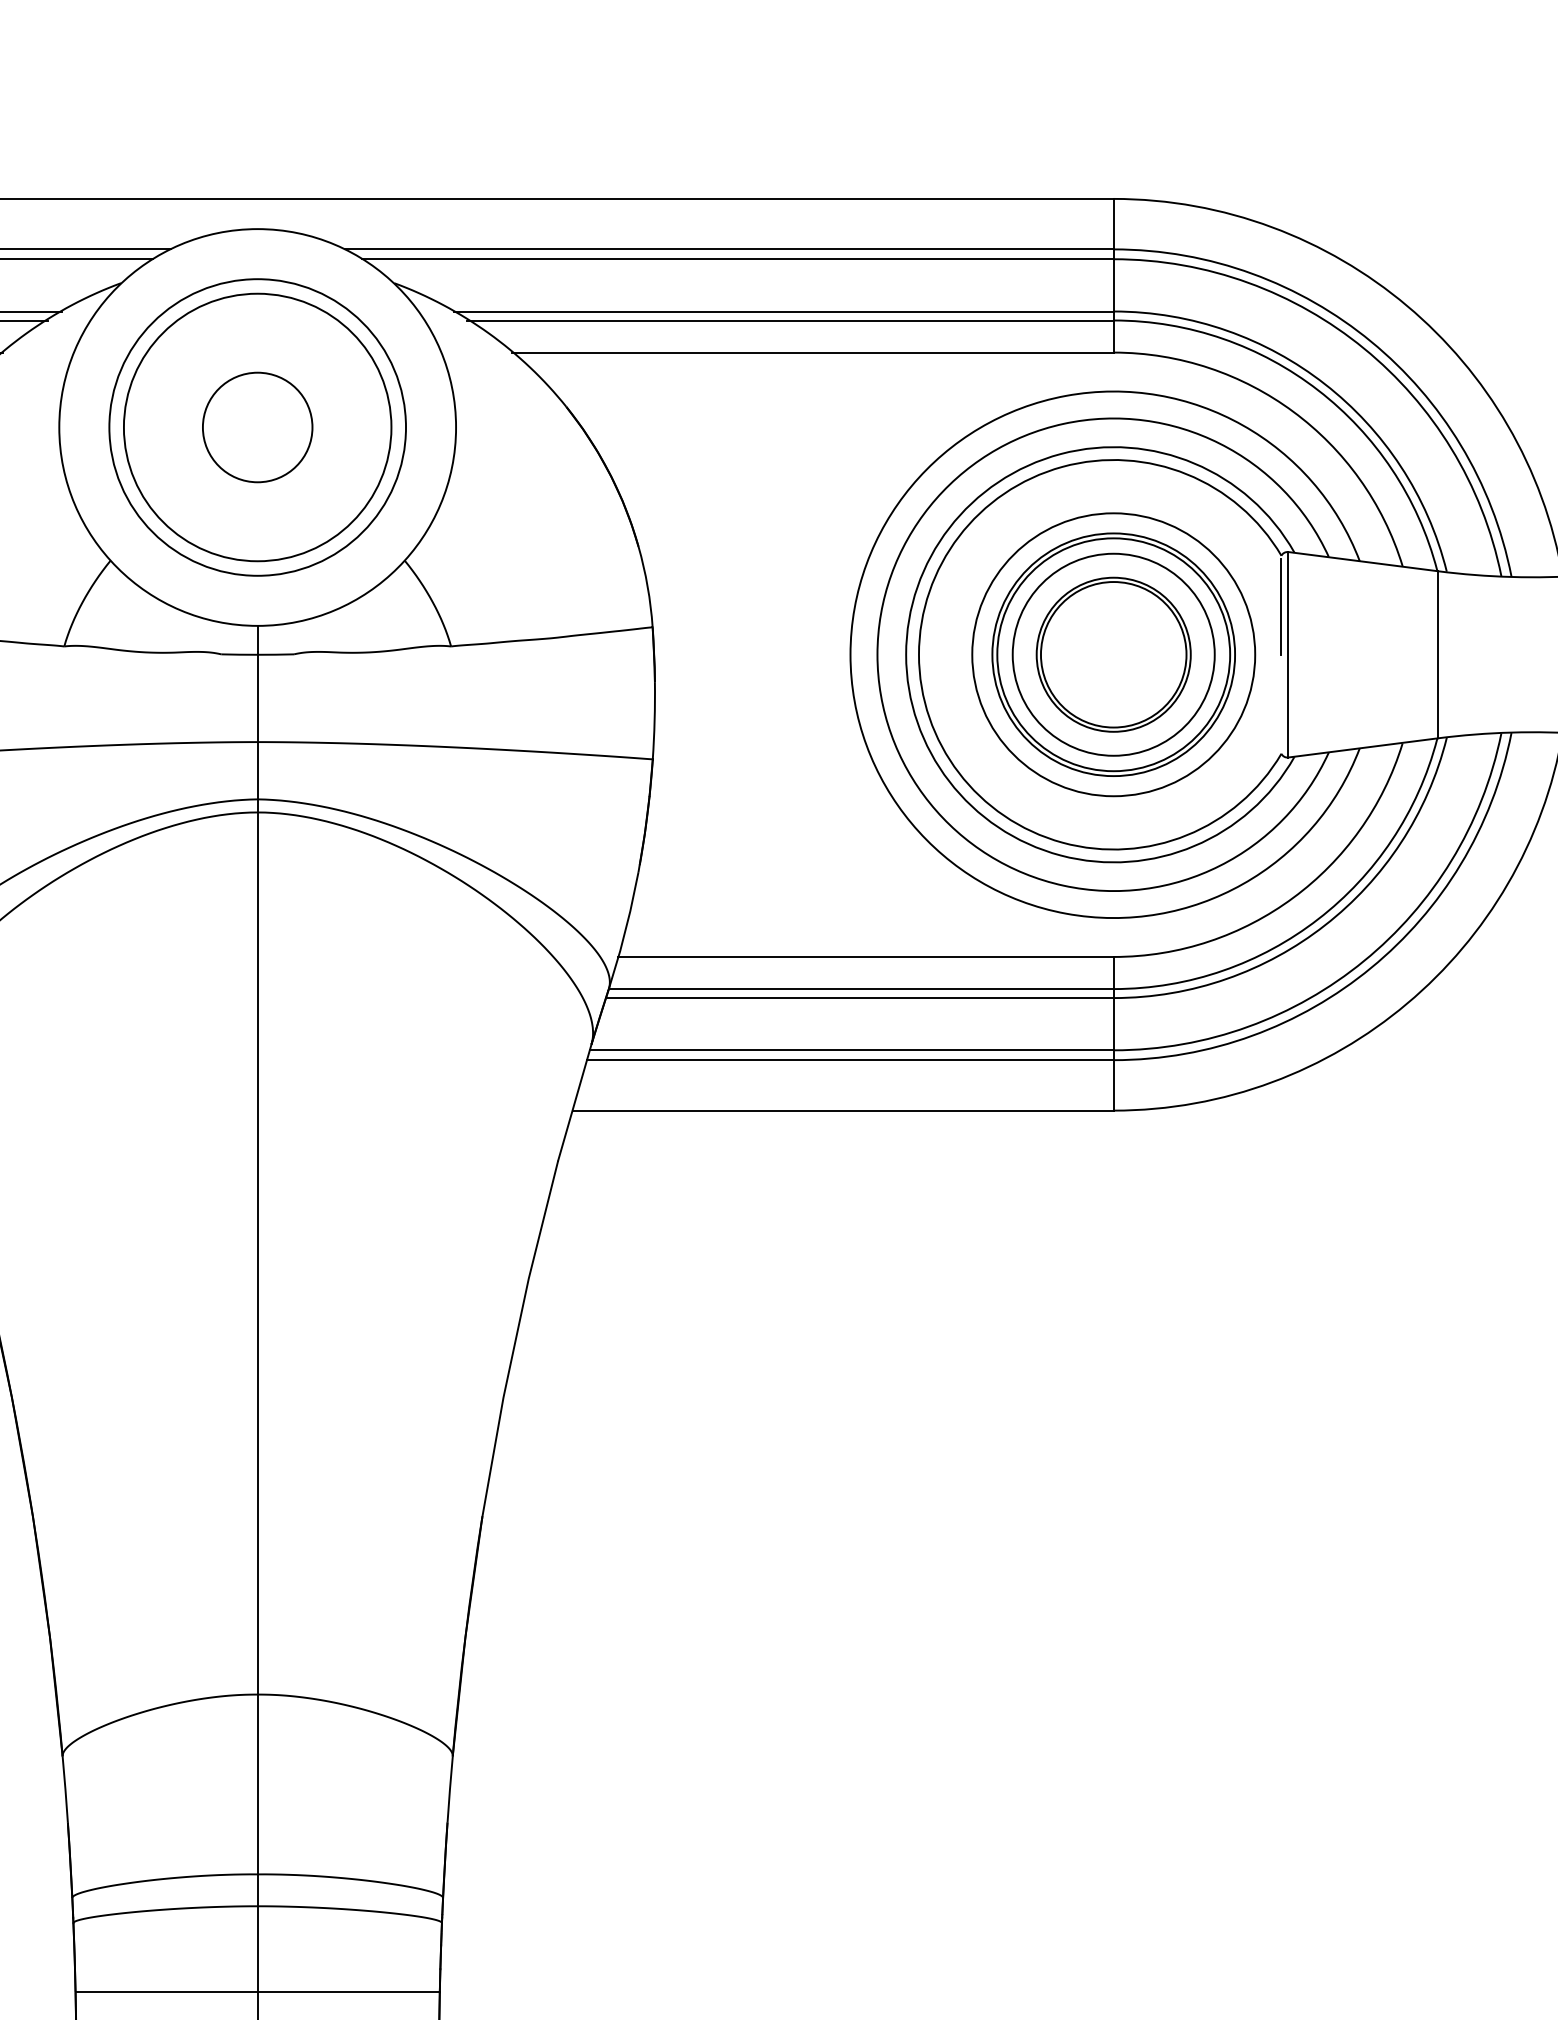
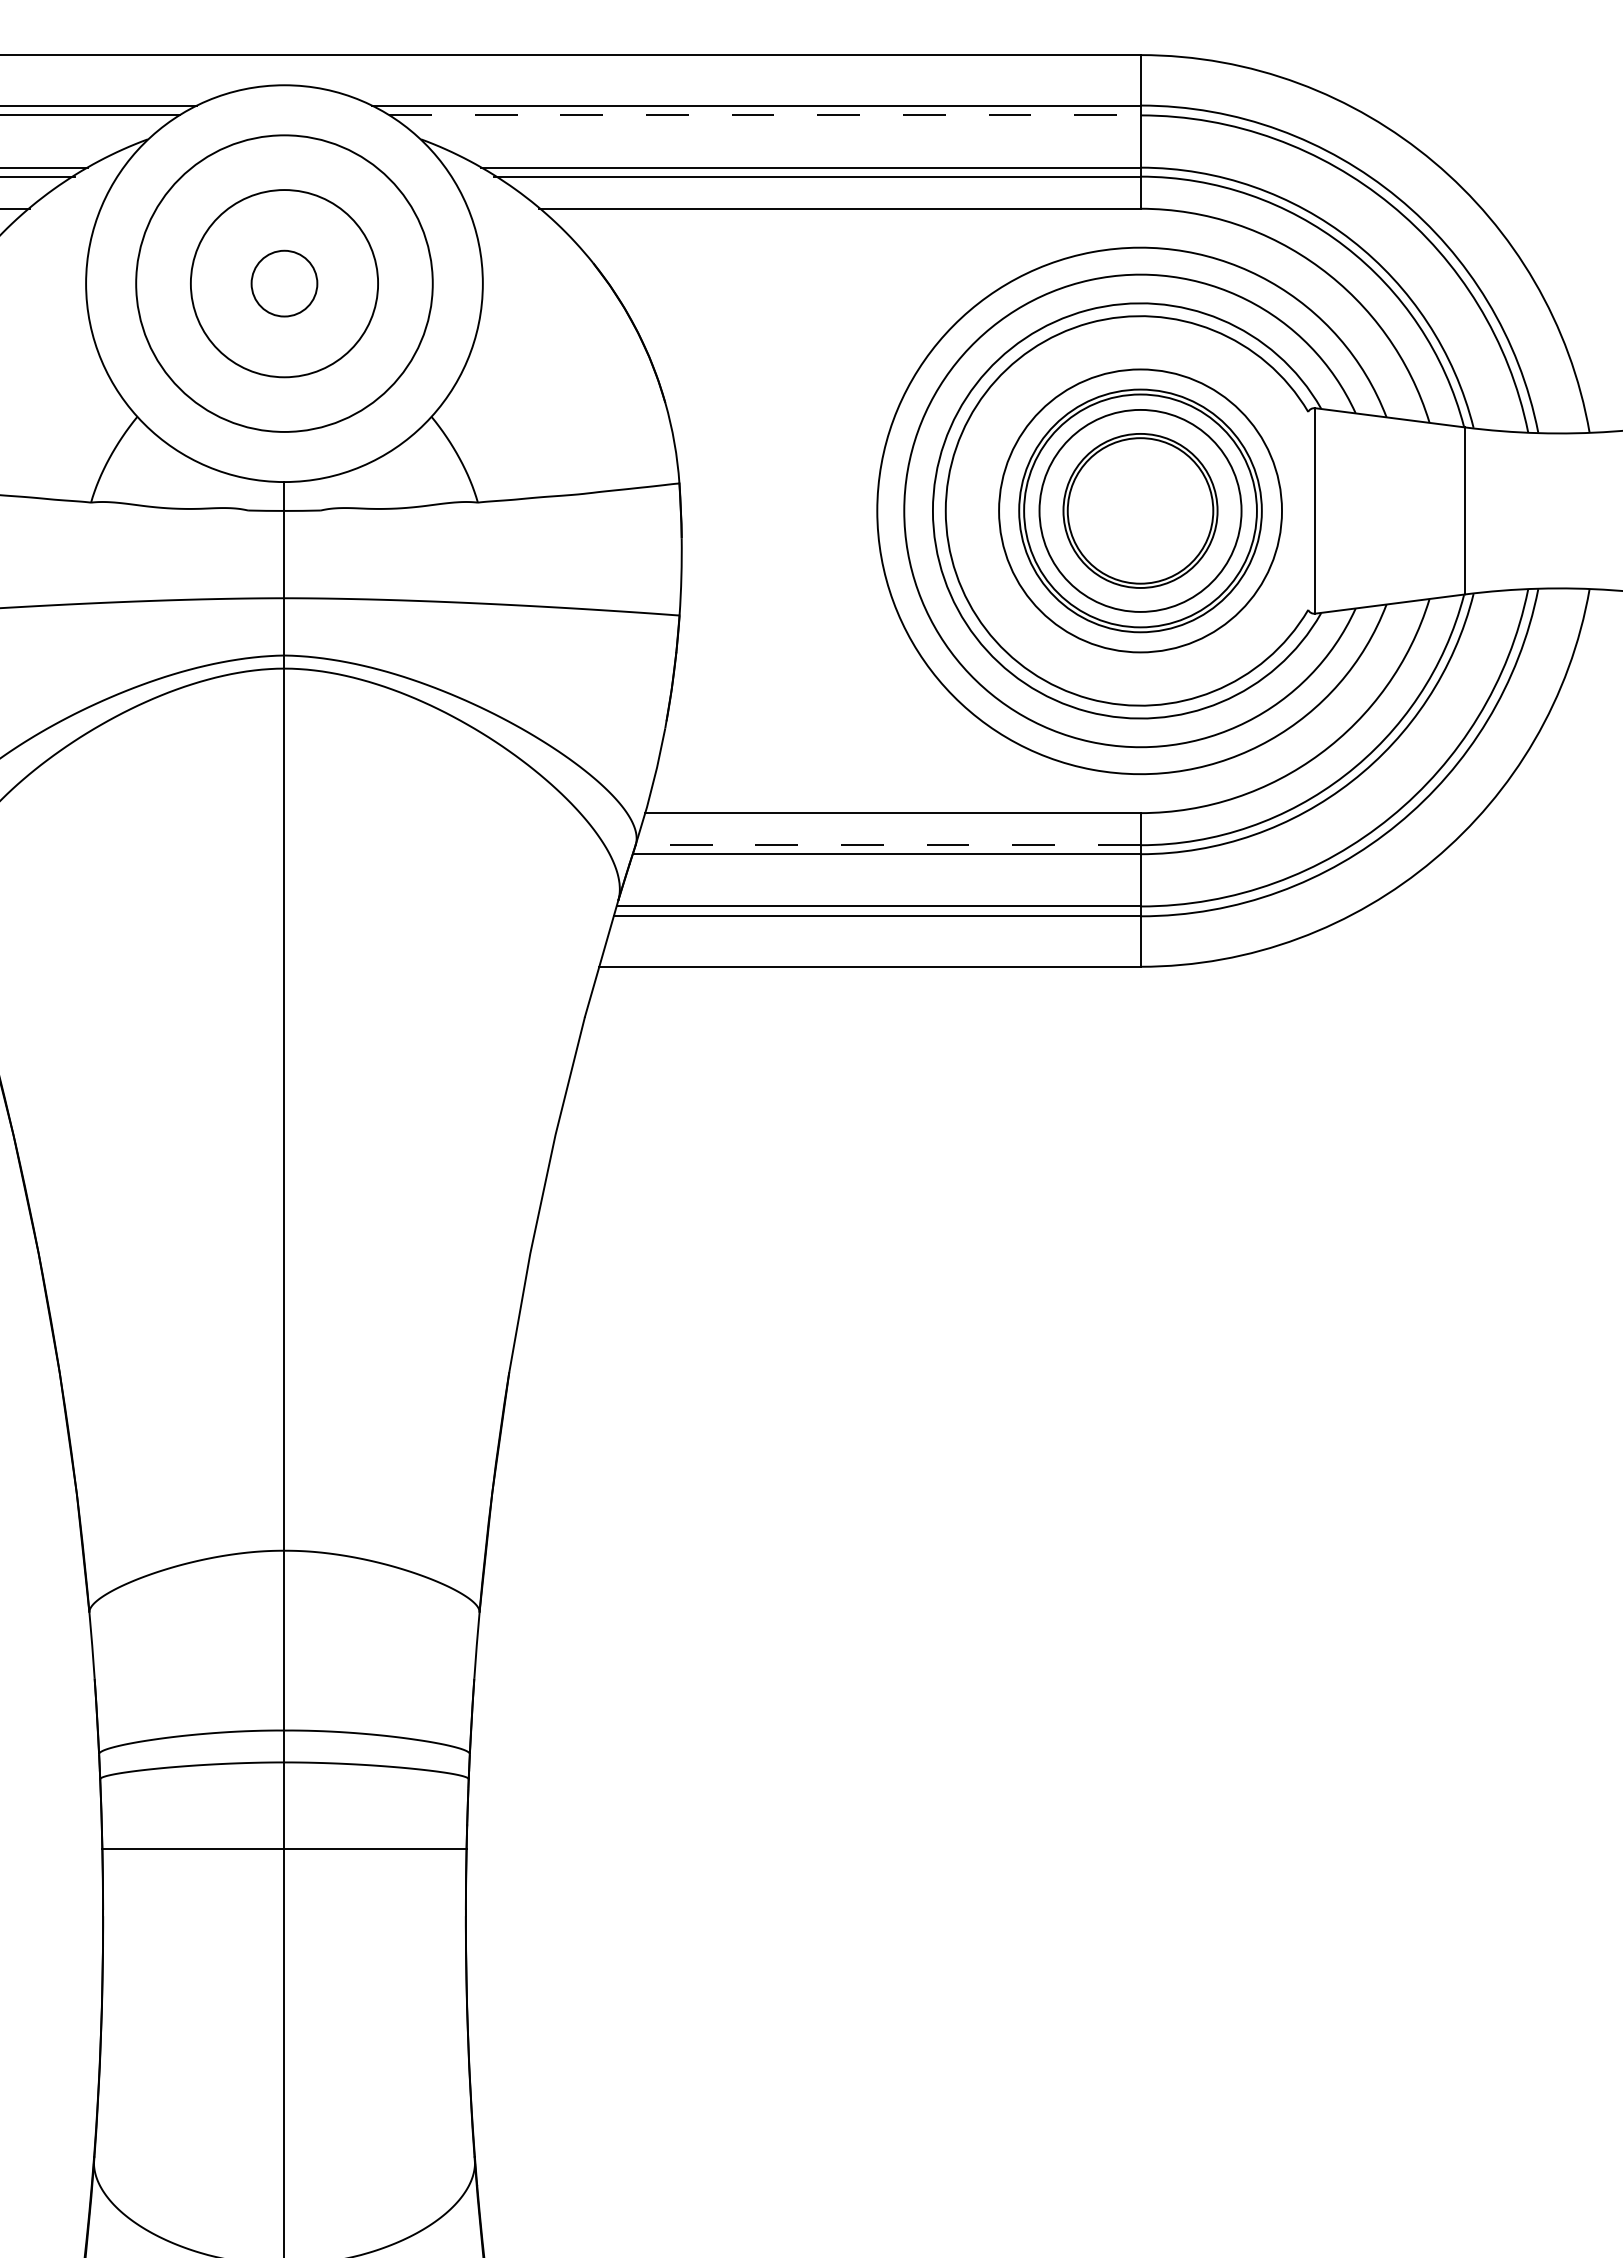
line: (737, 259) -> (764, 115), solid -> dashed
circle: (257, 427) -> (284, 283), size x0.6
circle: (257, 427) -> (284, 283), size x0.7
line: (1280, 606) -> (1307, 462), removed
line: (860, 989) -> (887, 845), solid -> dashed

